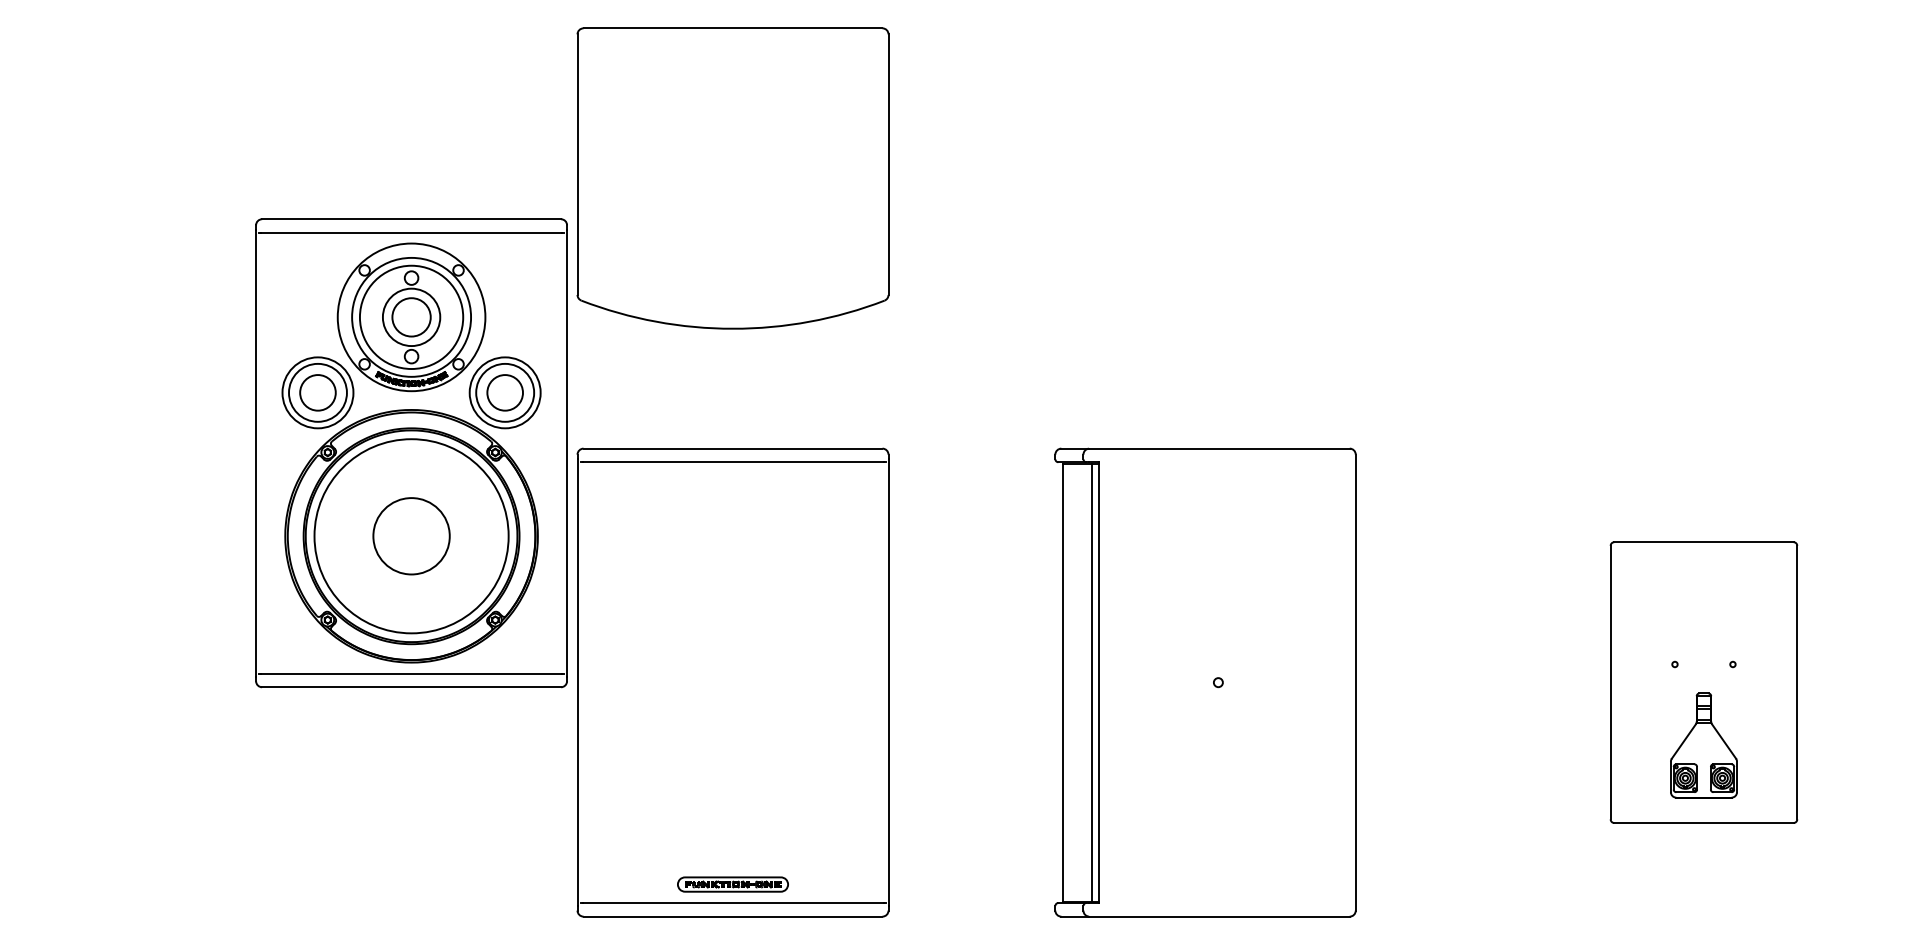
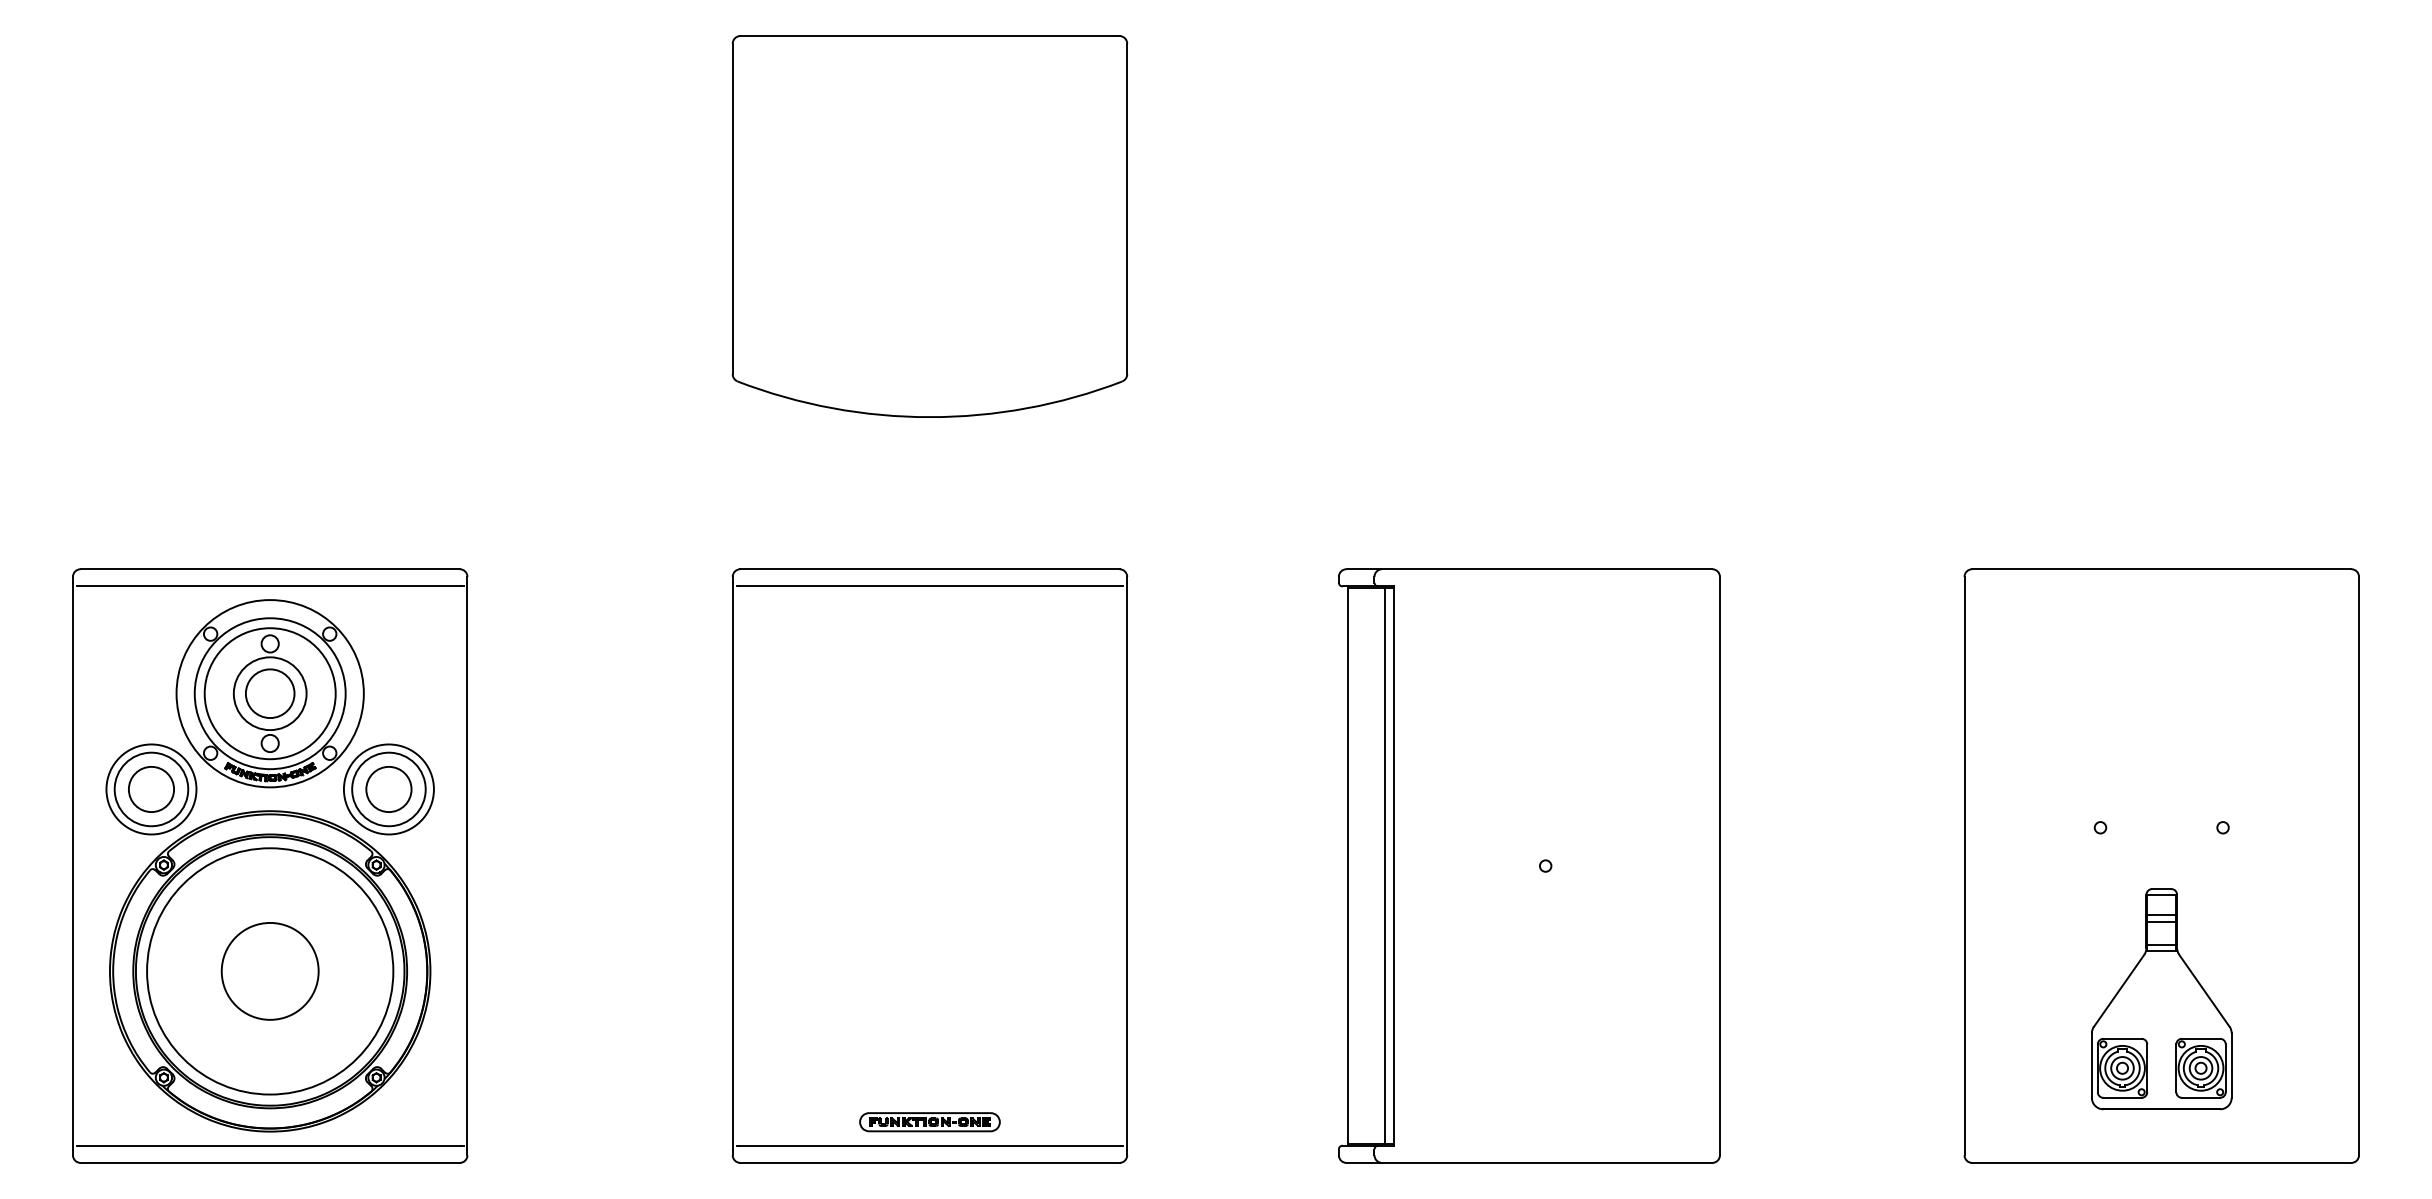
part: (411, 452) -> (270, 865), moved
part: (1703, 682) -> (2161, 865), size x1.67

